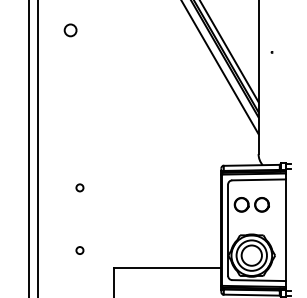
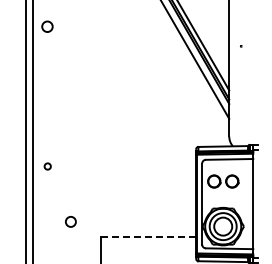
circle: (70, 30) -> (47, 26), moved
circle: (79, 187) -> (47, 166), moved
circle: (79, 250) -> (70, 222), size x1.6
line: (167, 267) -> (148, 237), solid -> dashed

